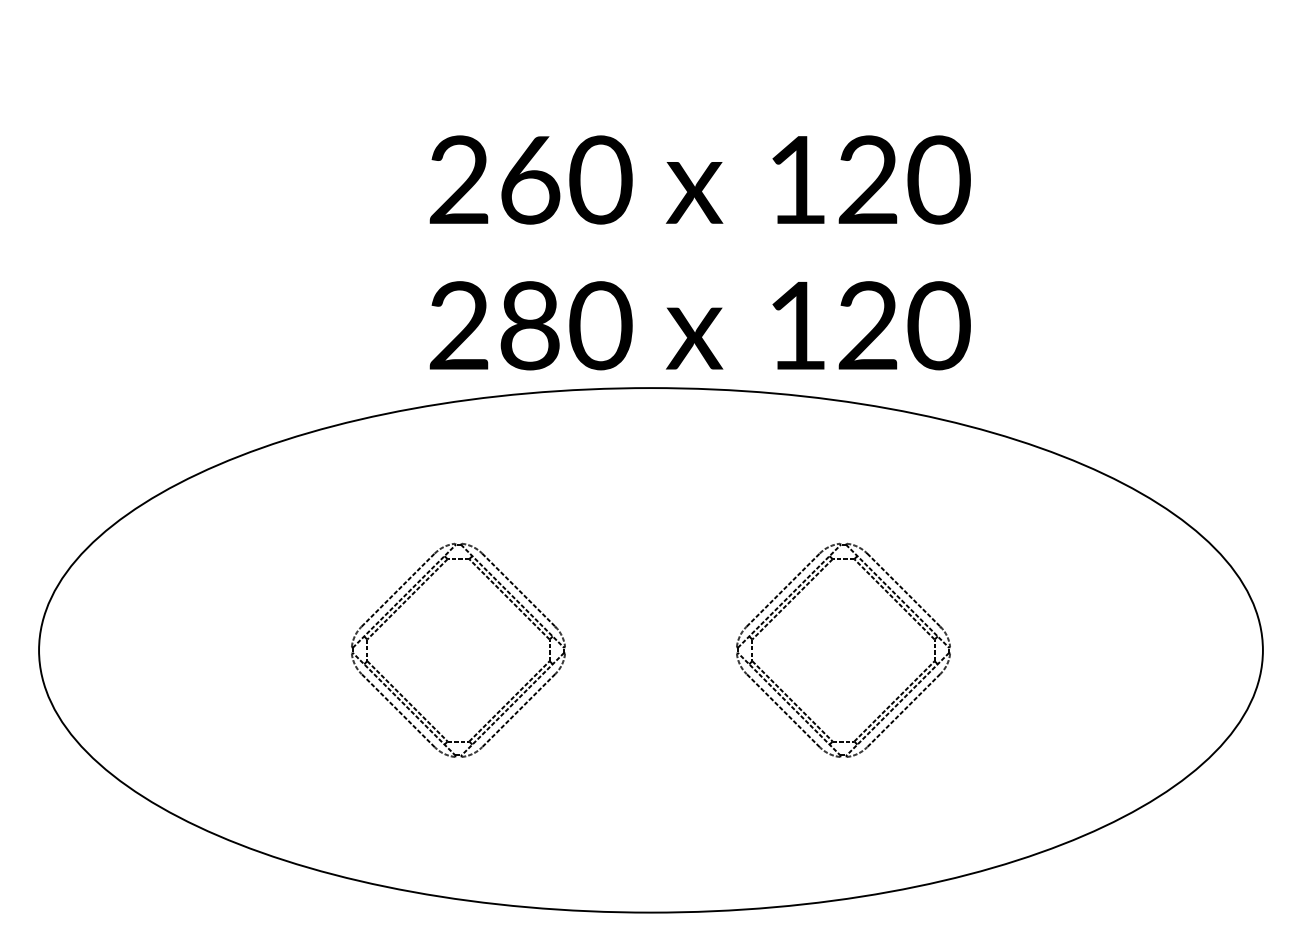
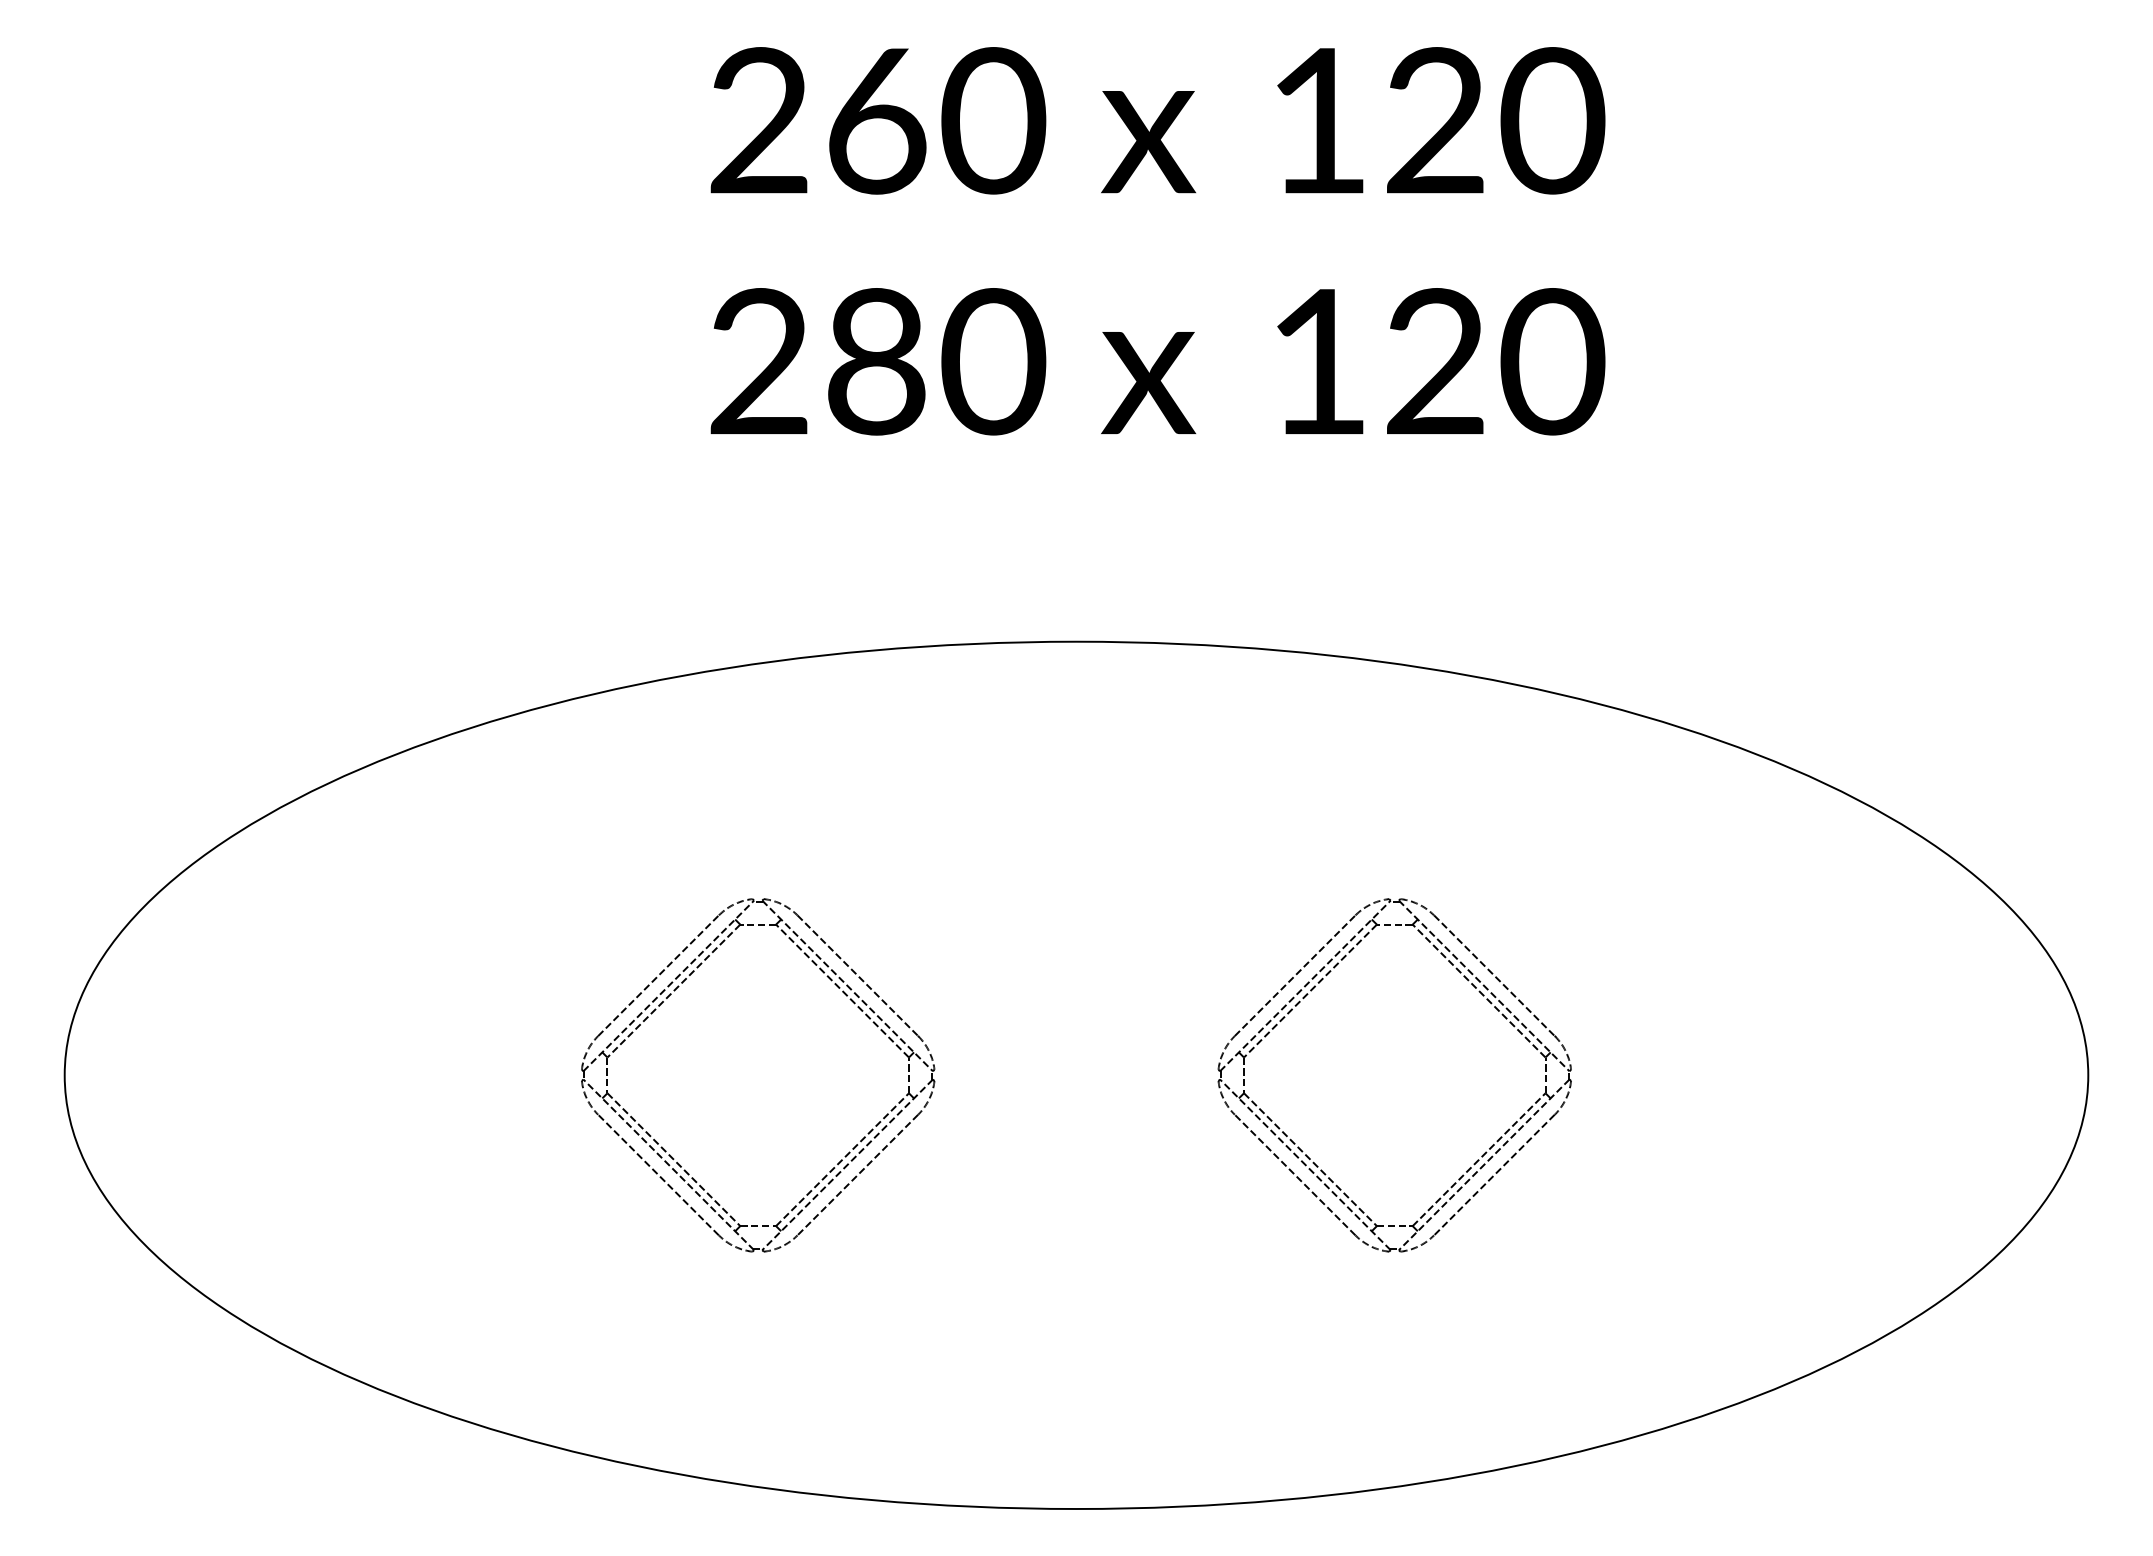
text: (699, 252) -> (1156, 240), moved

